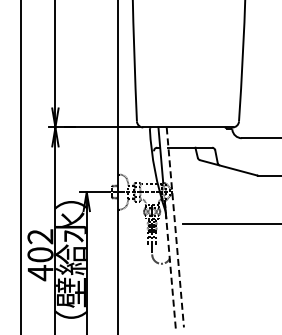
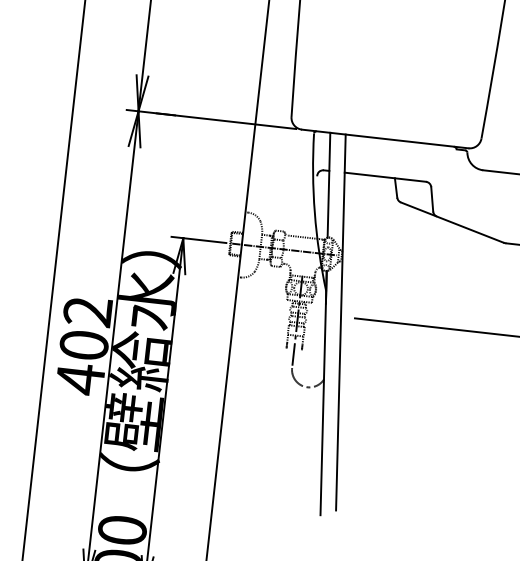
line: (175, 227) -> (341, 322), dashed -> solid
line: (170, 266) -> (323, 394), dashed -> solid

